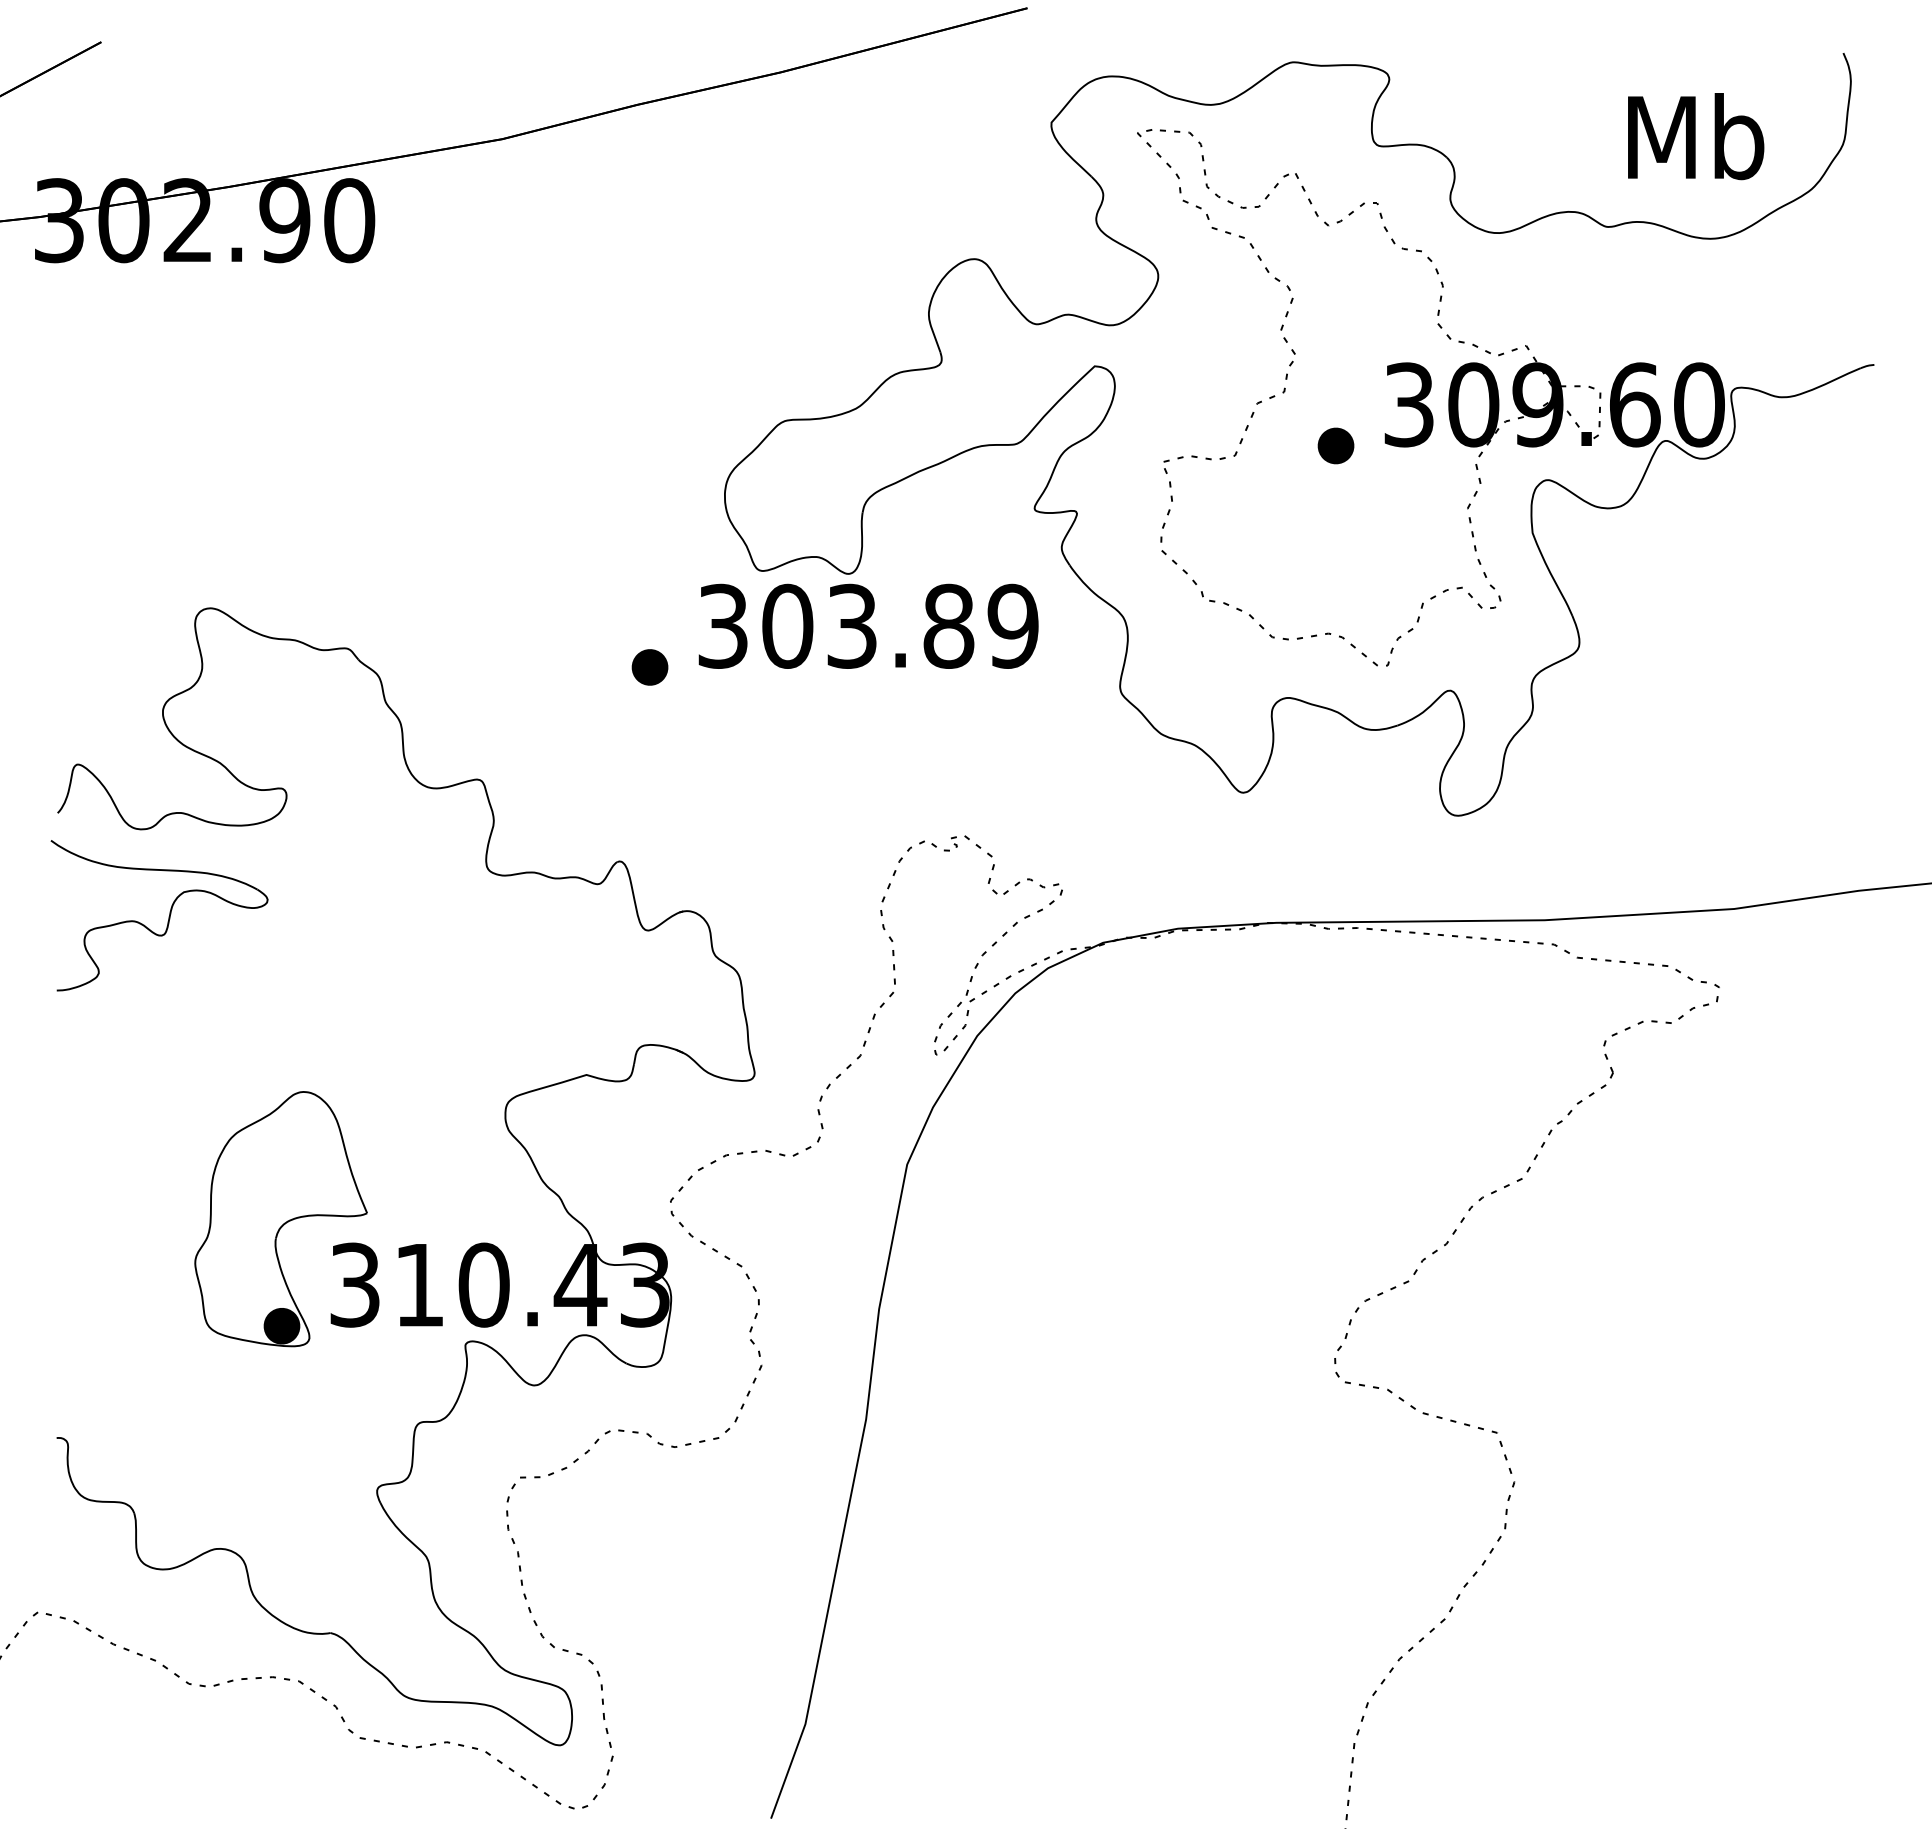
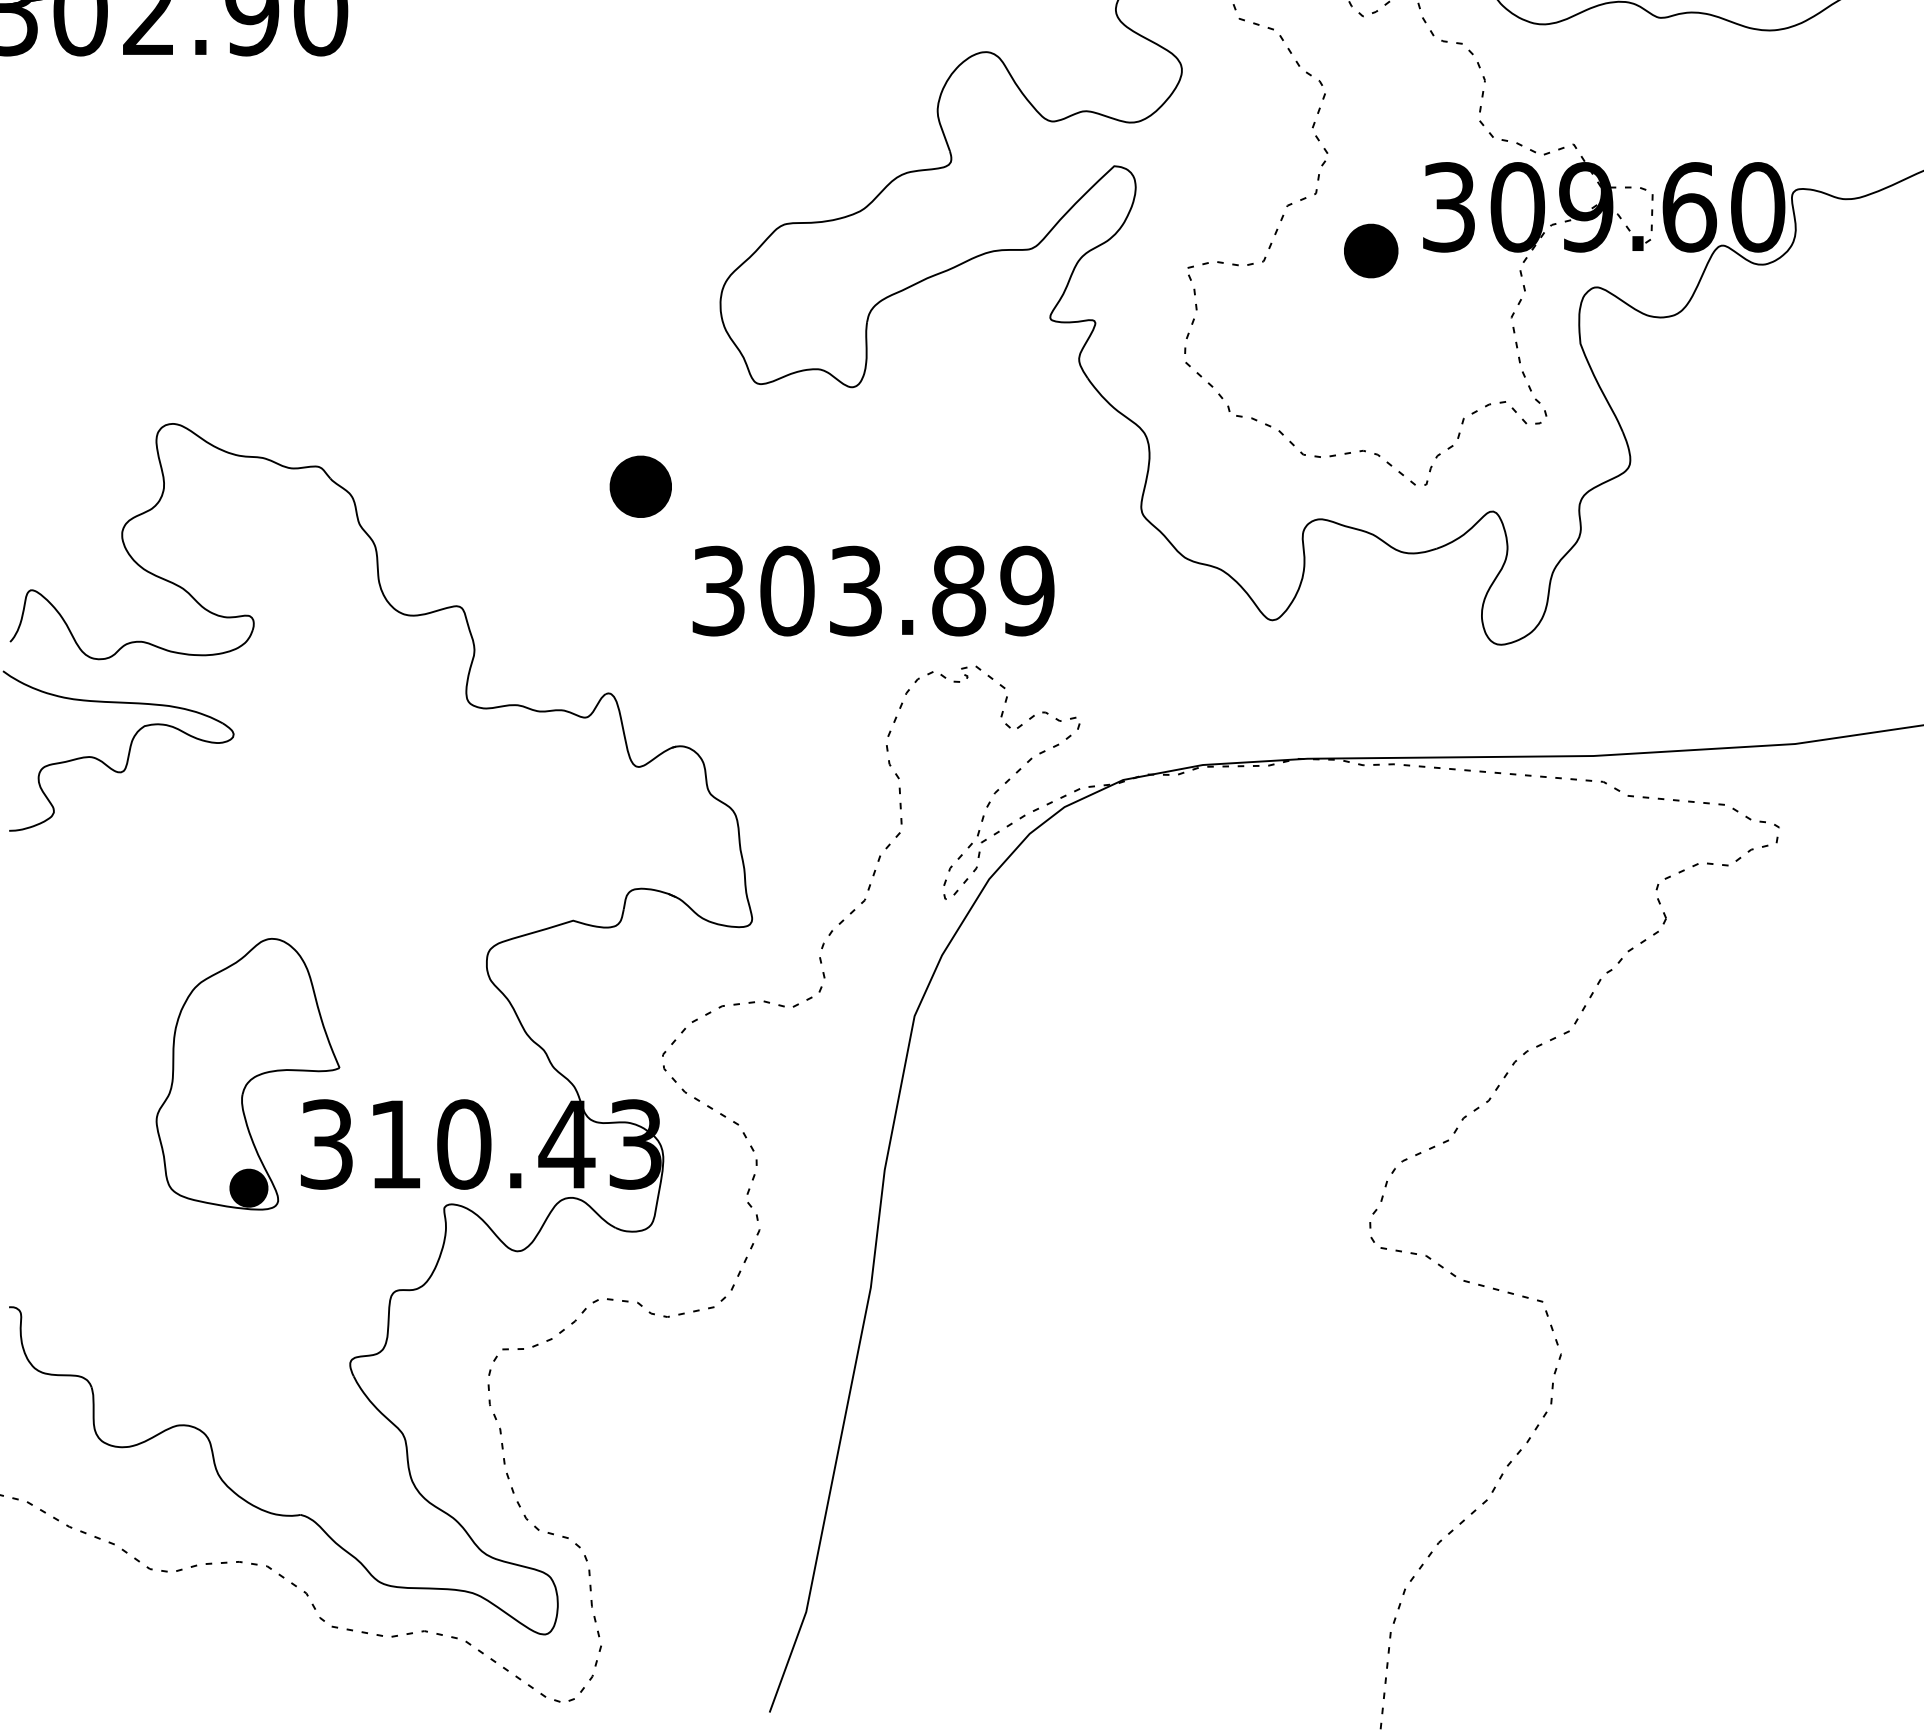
part: (1335, 445) -> (1370, 250), size x1.4
text: (868, 625) -> (873, 590), moved
part: (649, 667) -> (640, 486), size x1.6

